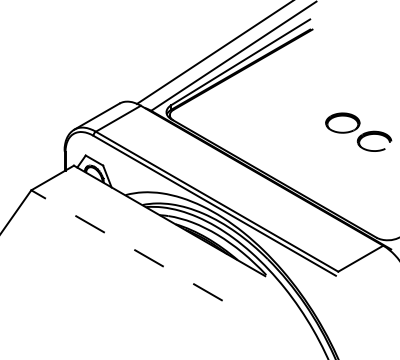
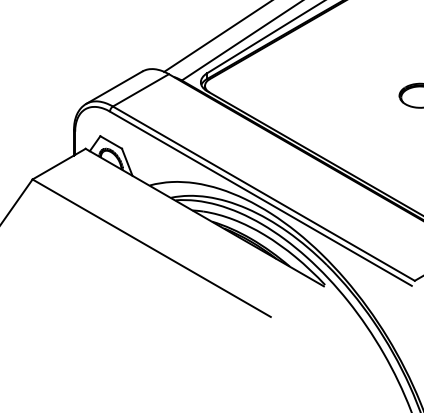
line: (126, 245) -> (151, 248), dashed -> solid

